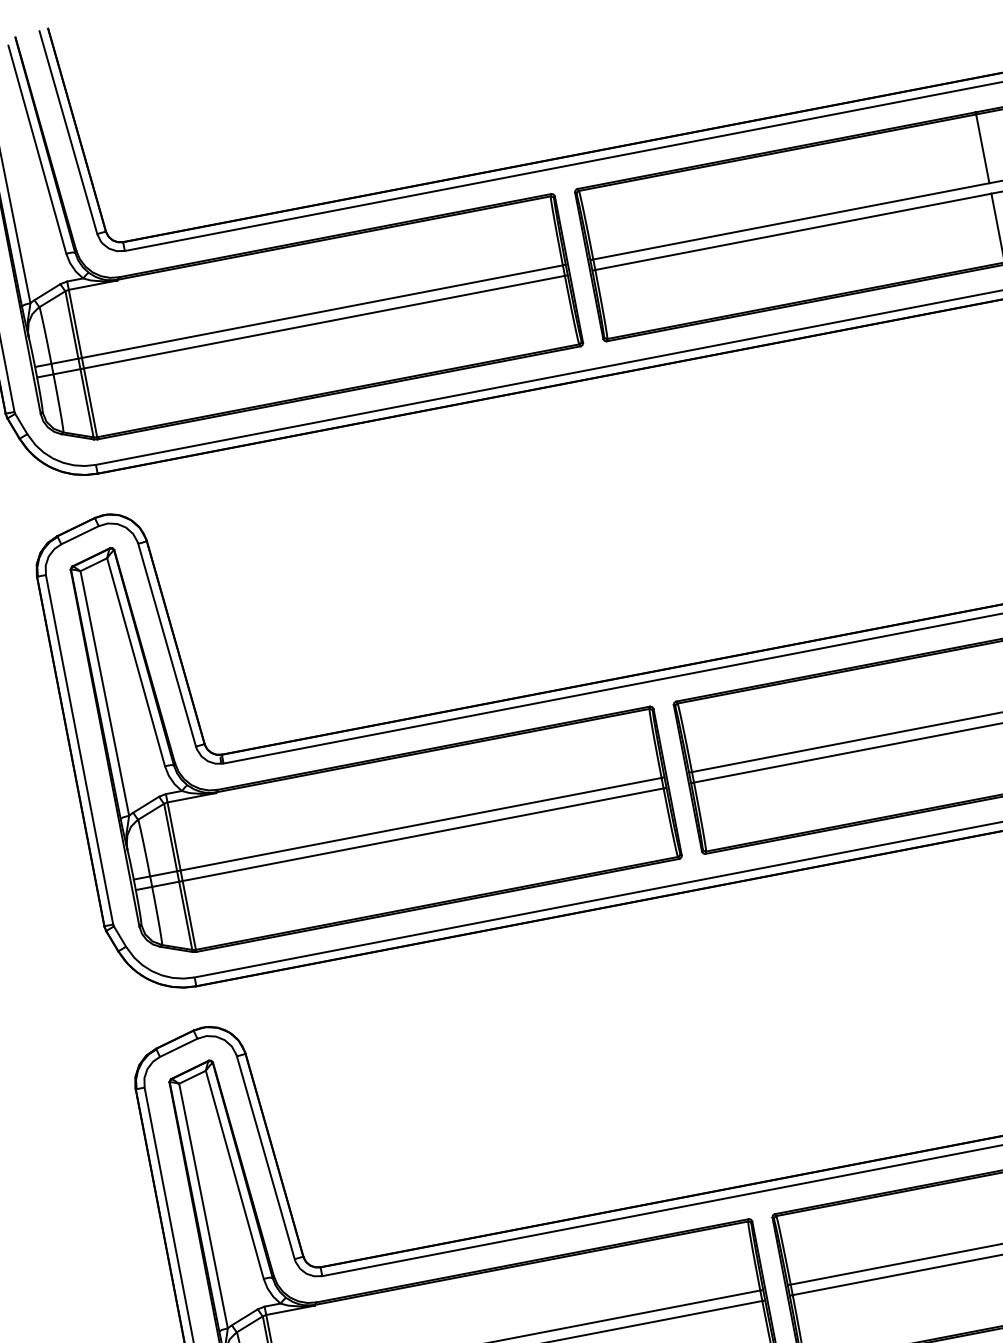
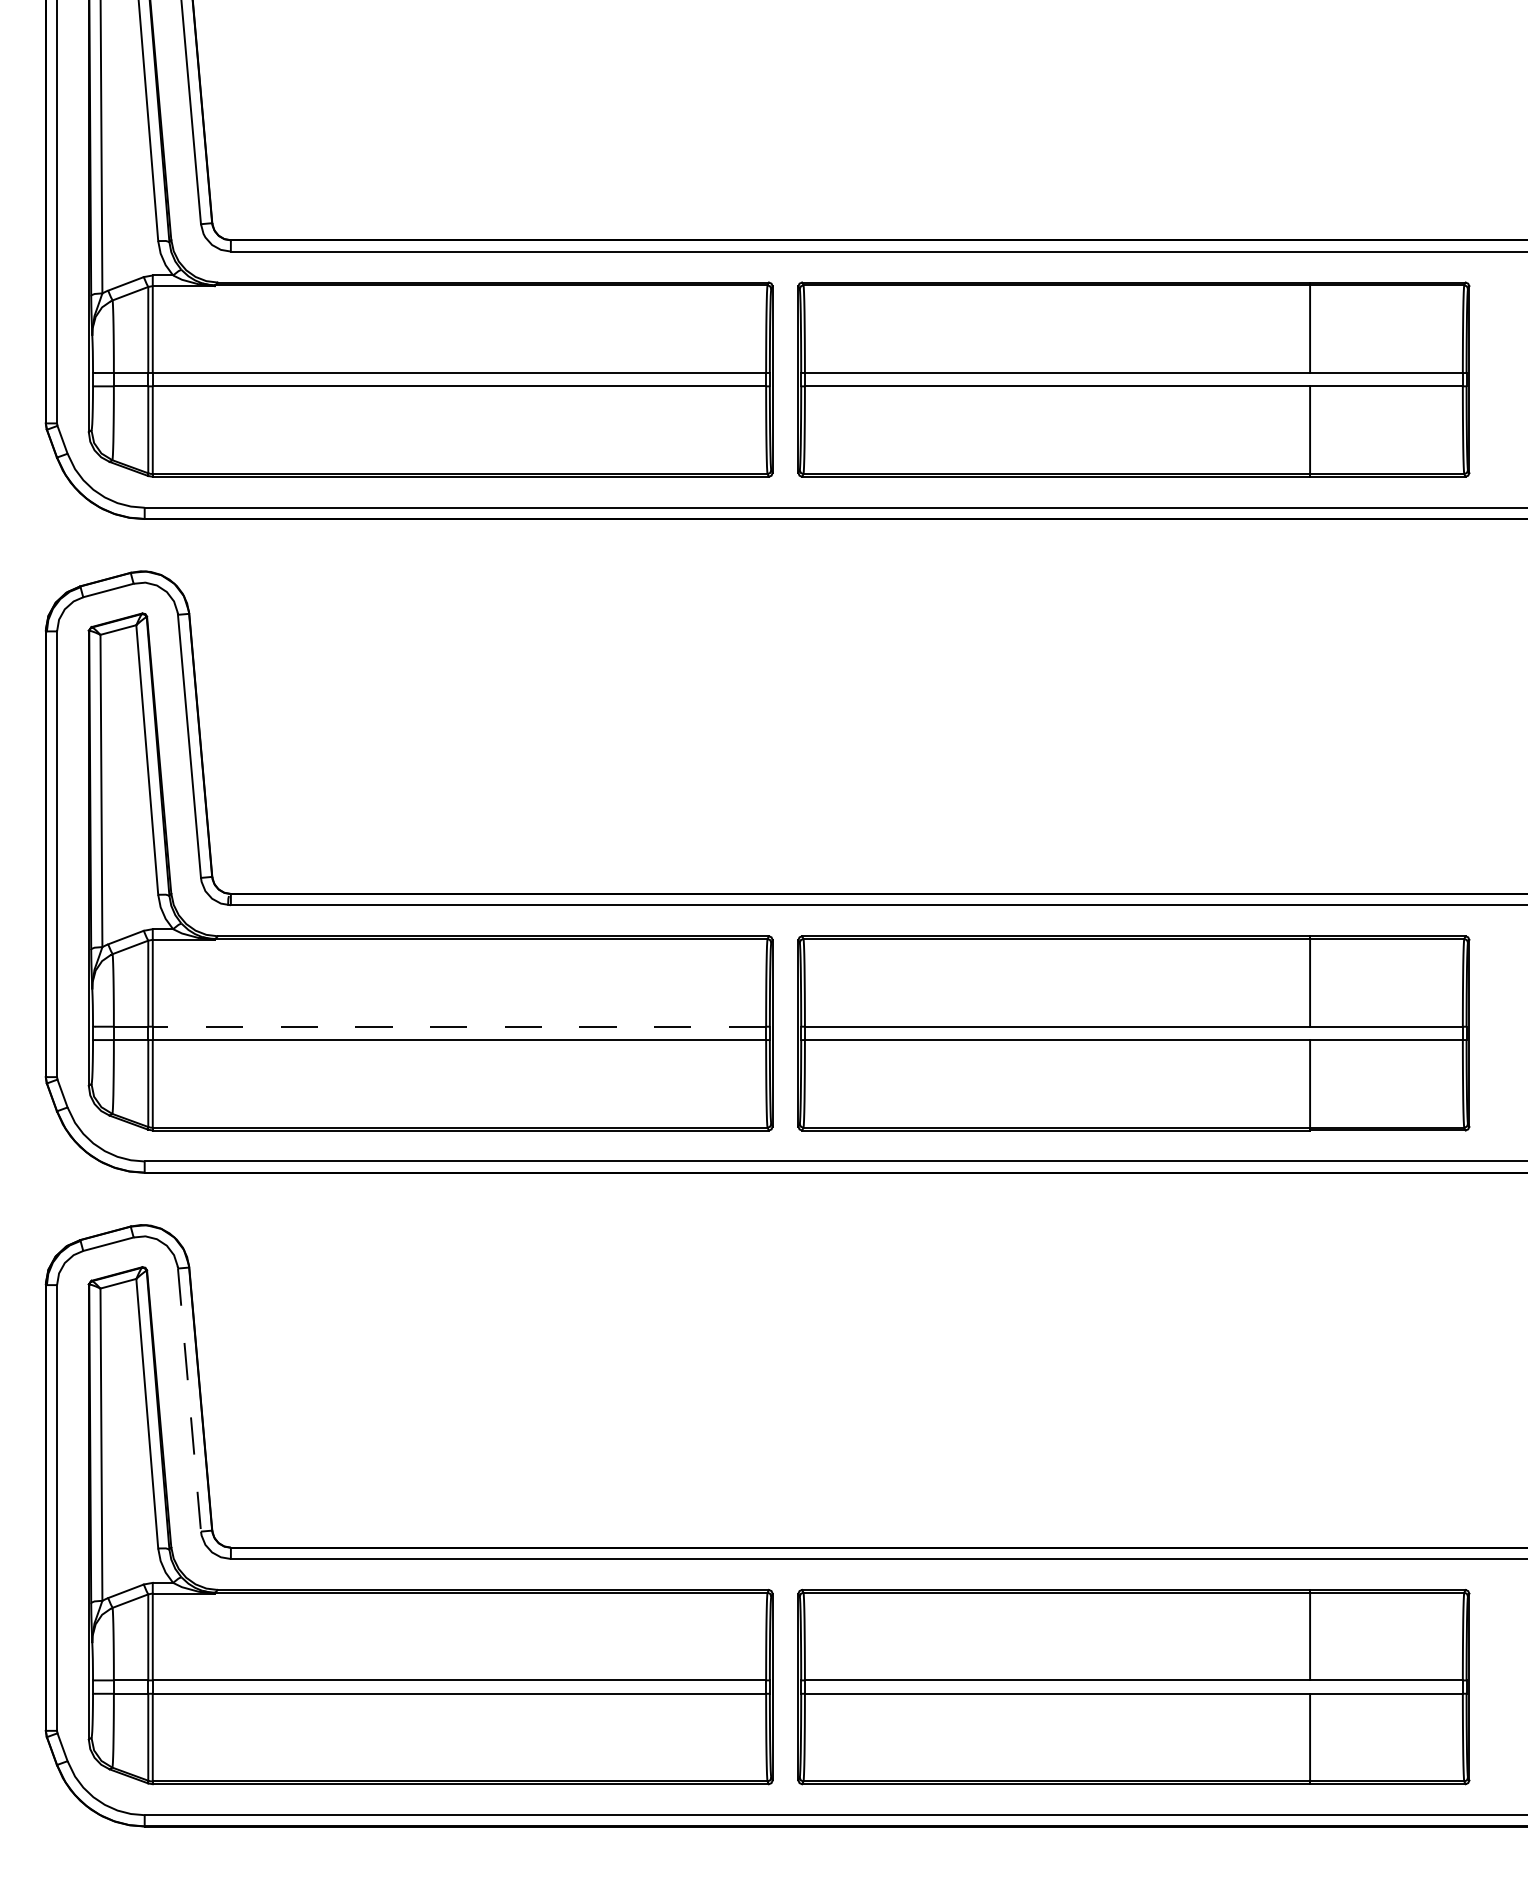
line: (421, 824) -> (459, 1026), solid -> dashed
line: (265, 1158) -> (189, 1400), solid -> dashed

